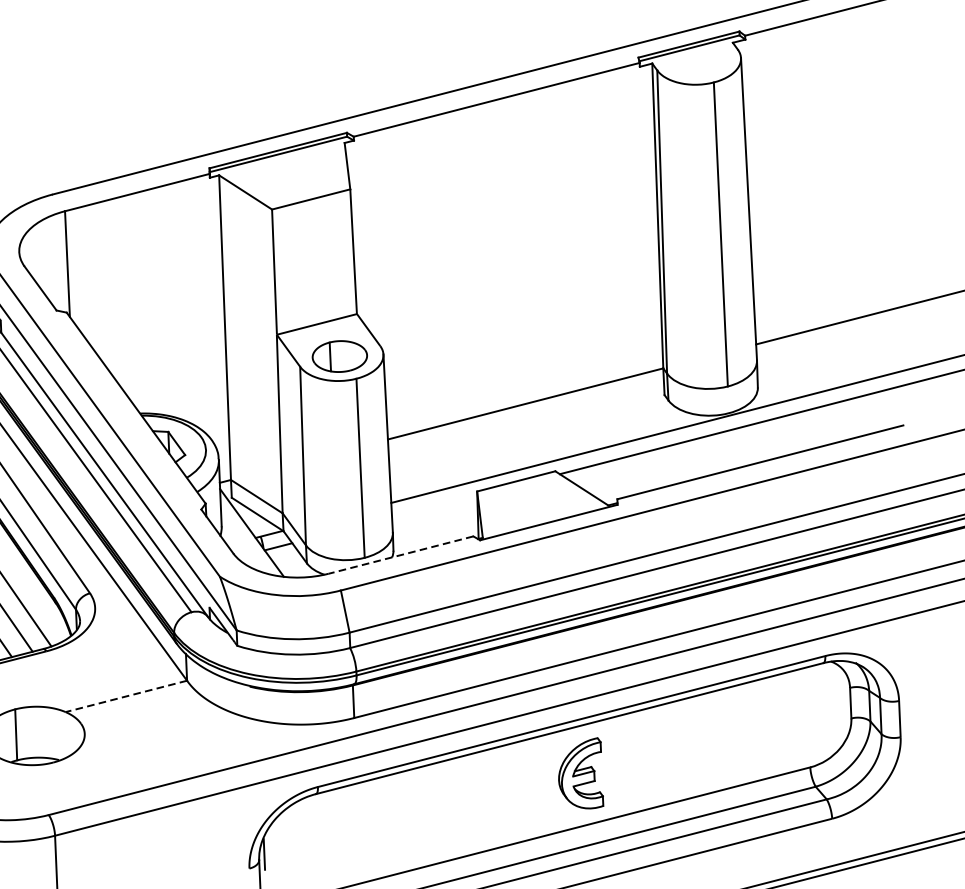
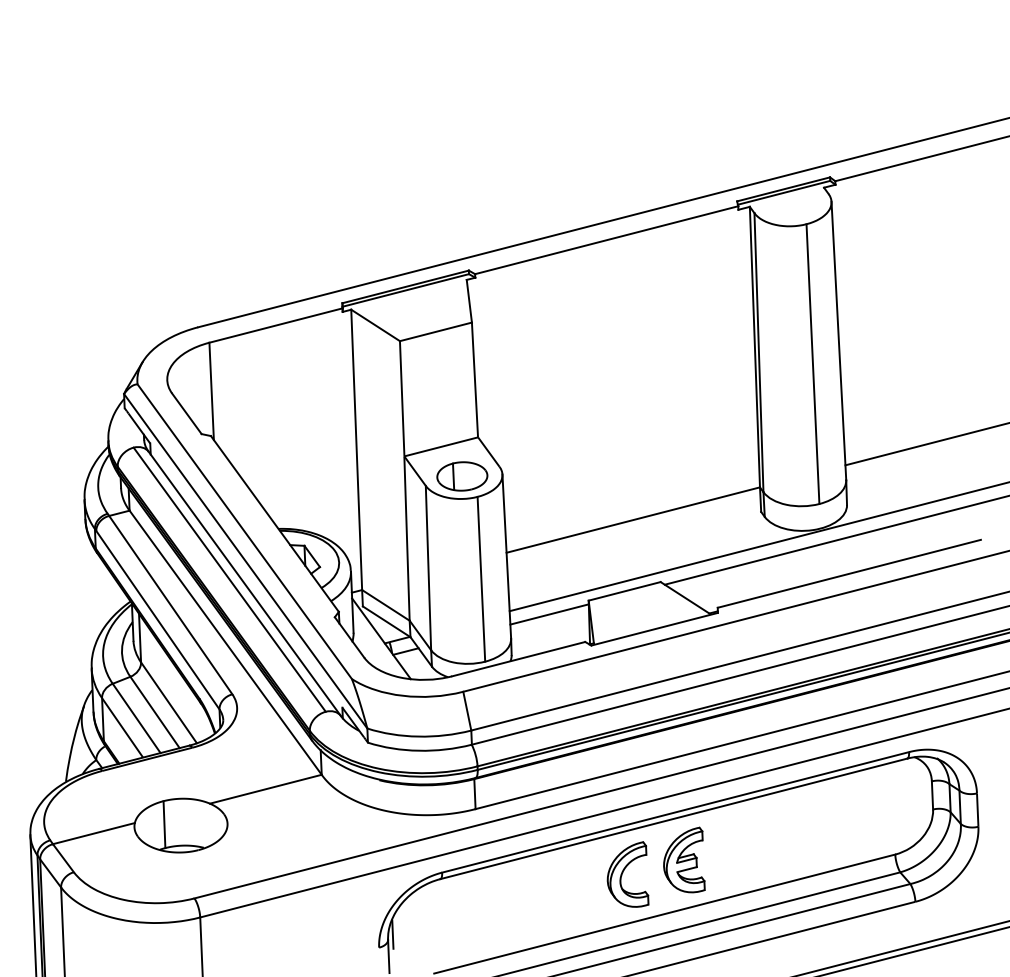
line: (434, 506) -> (549, 614), added
line: (400, 555) -> (518, 659), dashed -> solid
line: (125, 696) -> (265, 789), dashed -> solid
part: (519, 789) -> (627, 874), added

